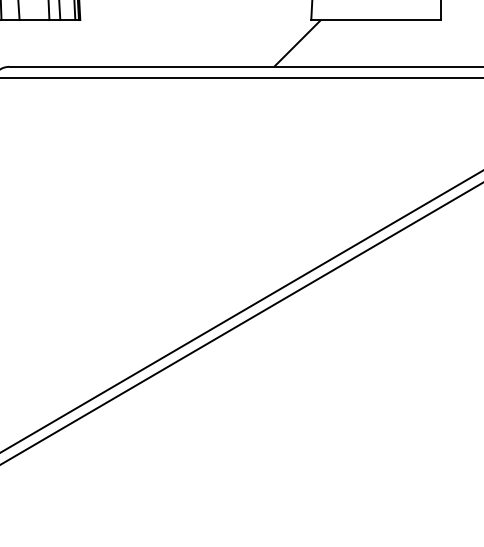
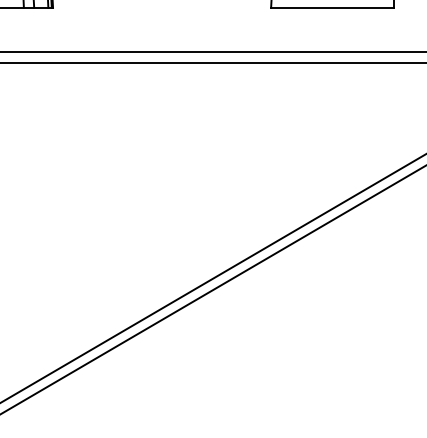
hatch: (297, 43) -> (258, 29), removed

